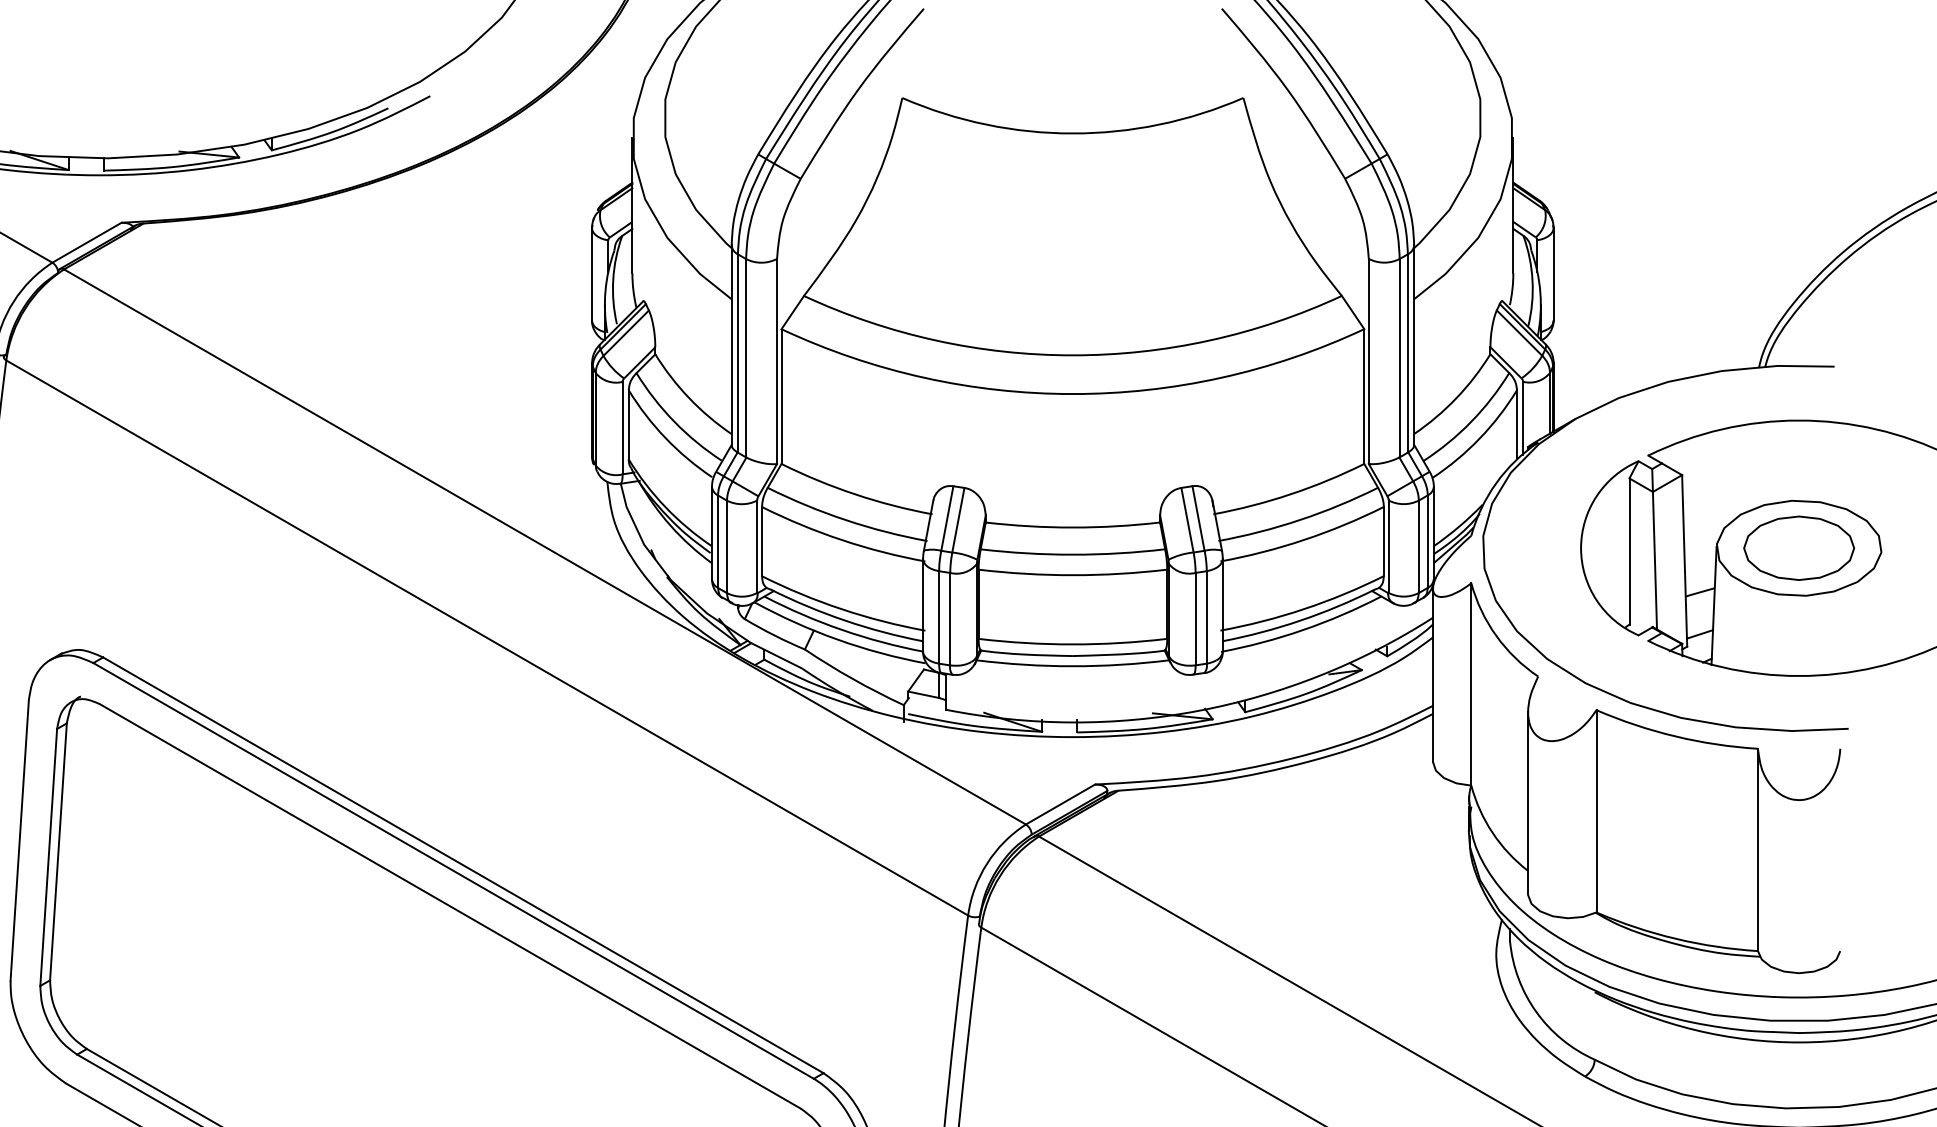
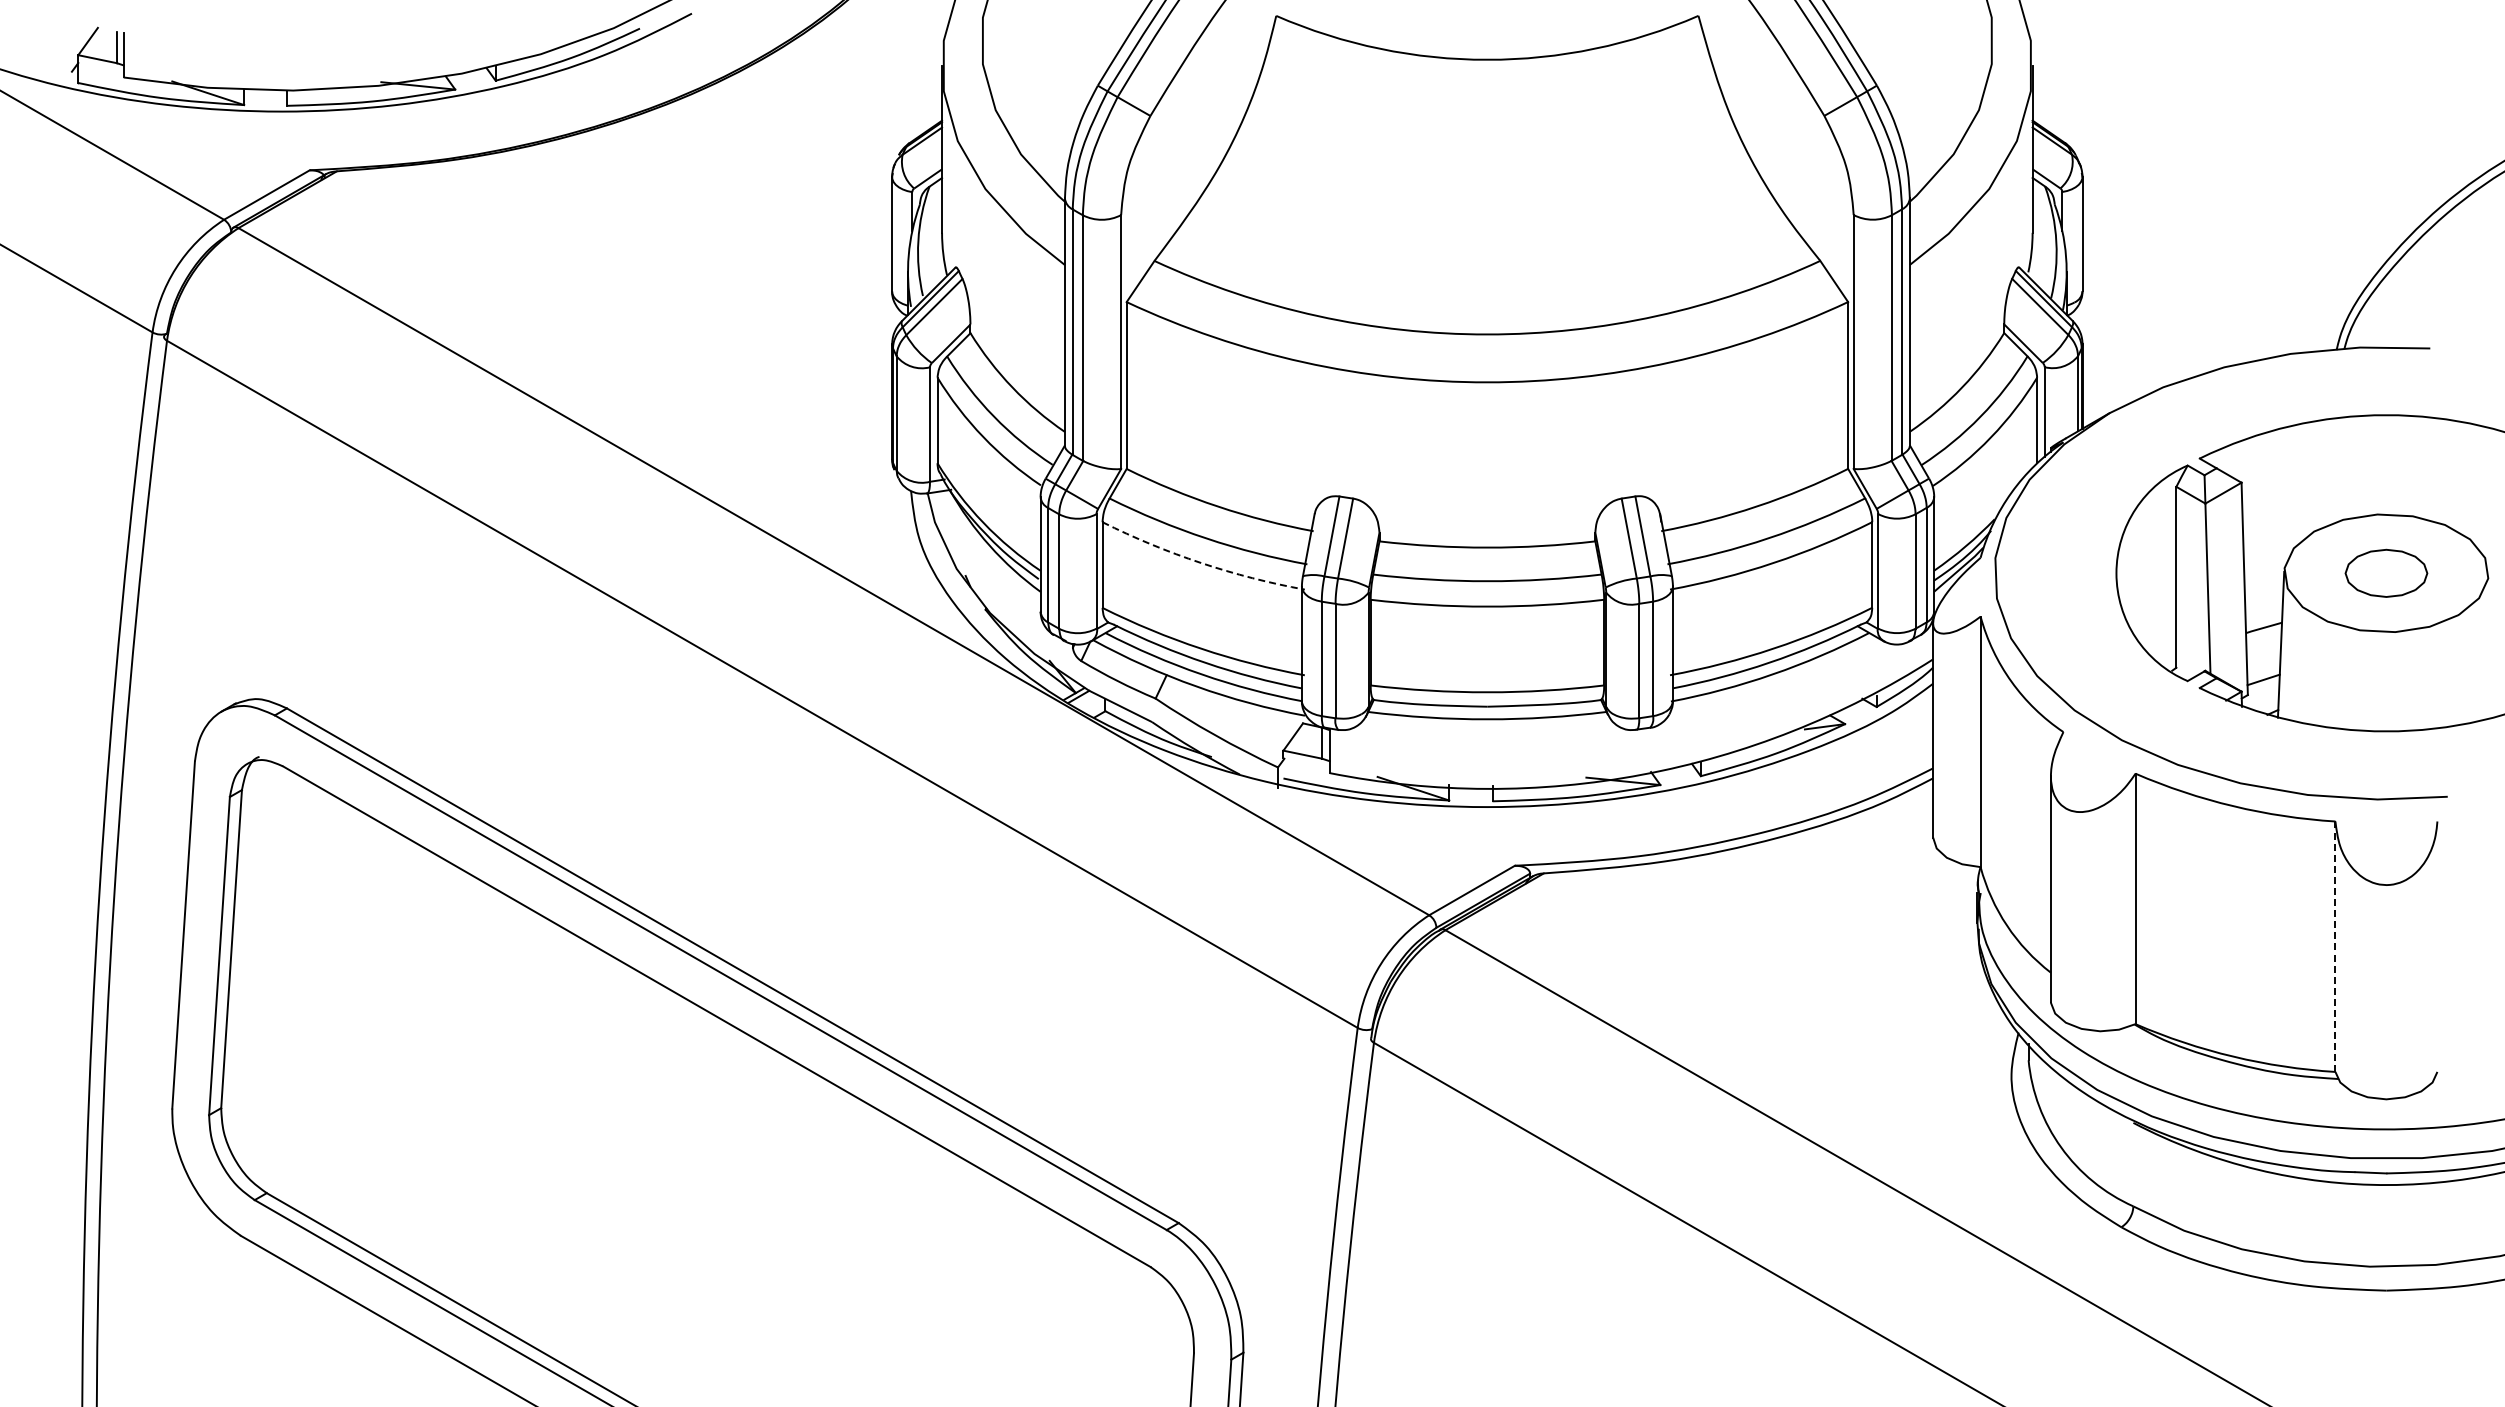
arc: (841, 540) -> (1201, 563), solid -> dashed
part: (1799, 548) -> (2386, 573), size x0.6
line: (1758, 850) -> (2335, 947), solid -> dashed

